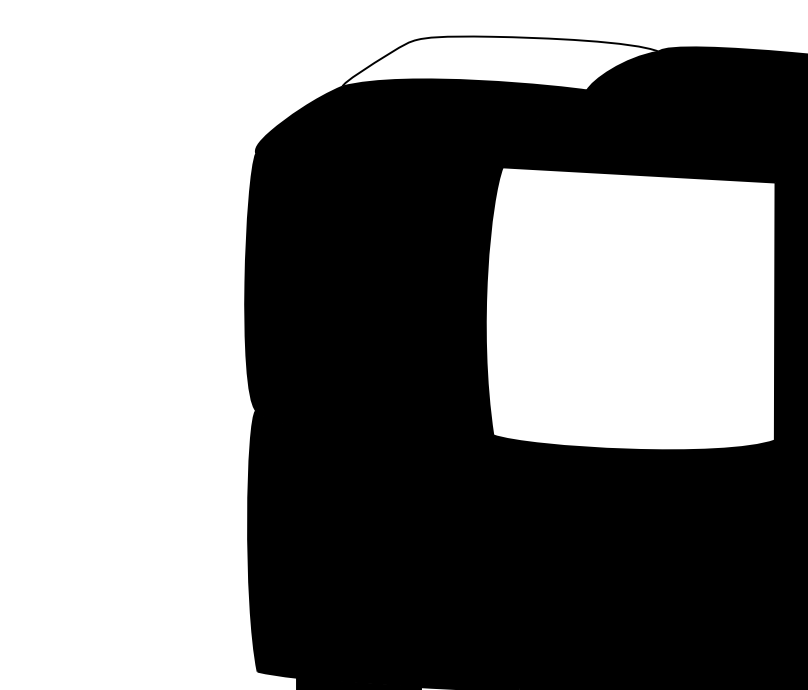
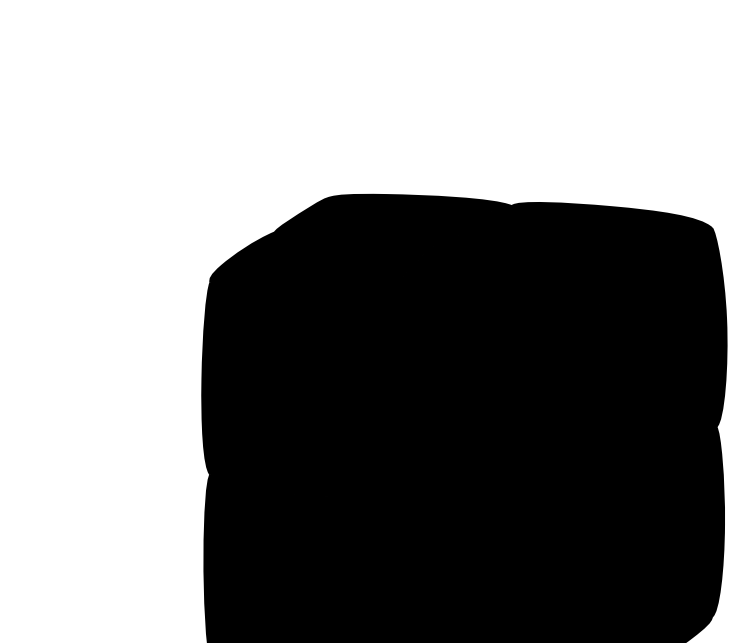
fill: (500, 62) -> (393, 214), added
fill: (630, 308) -> (490, 398), added

